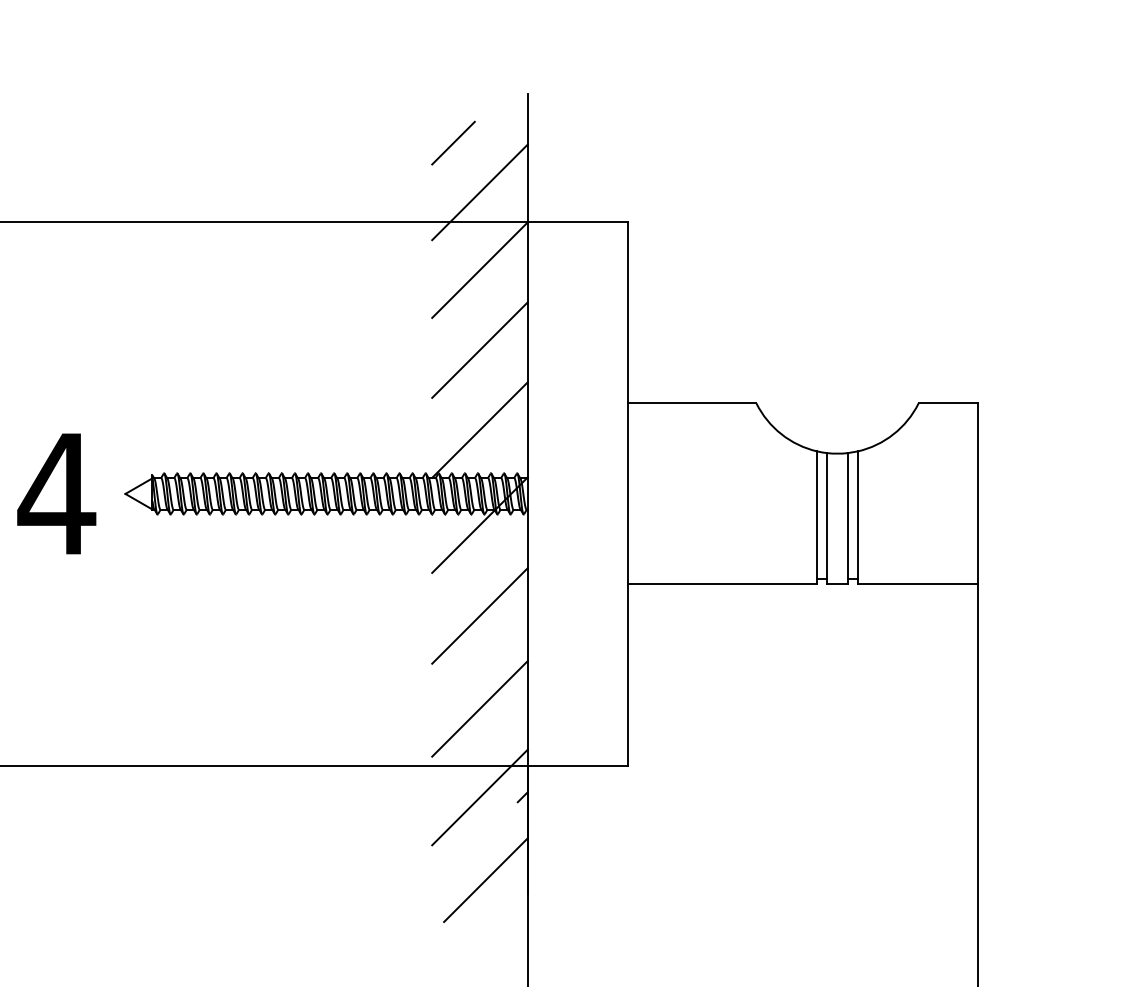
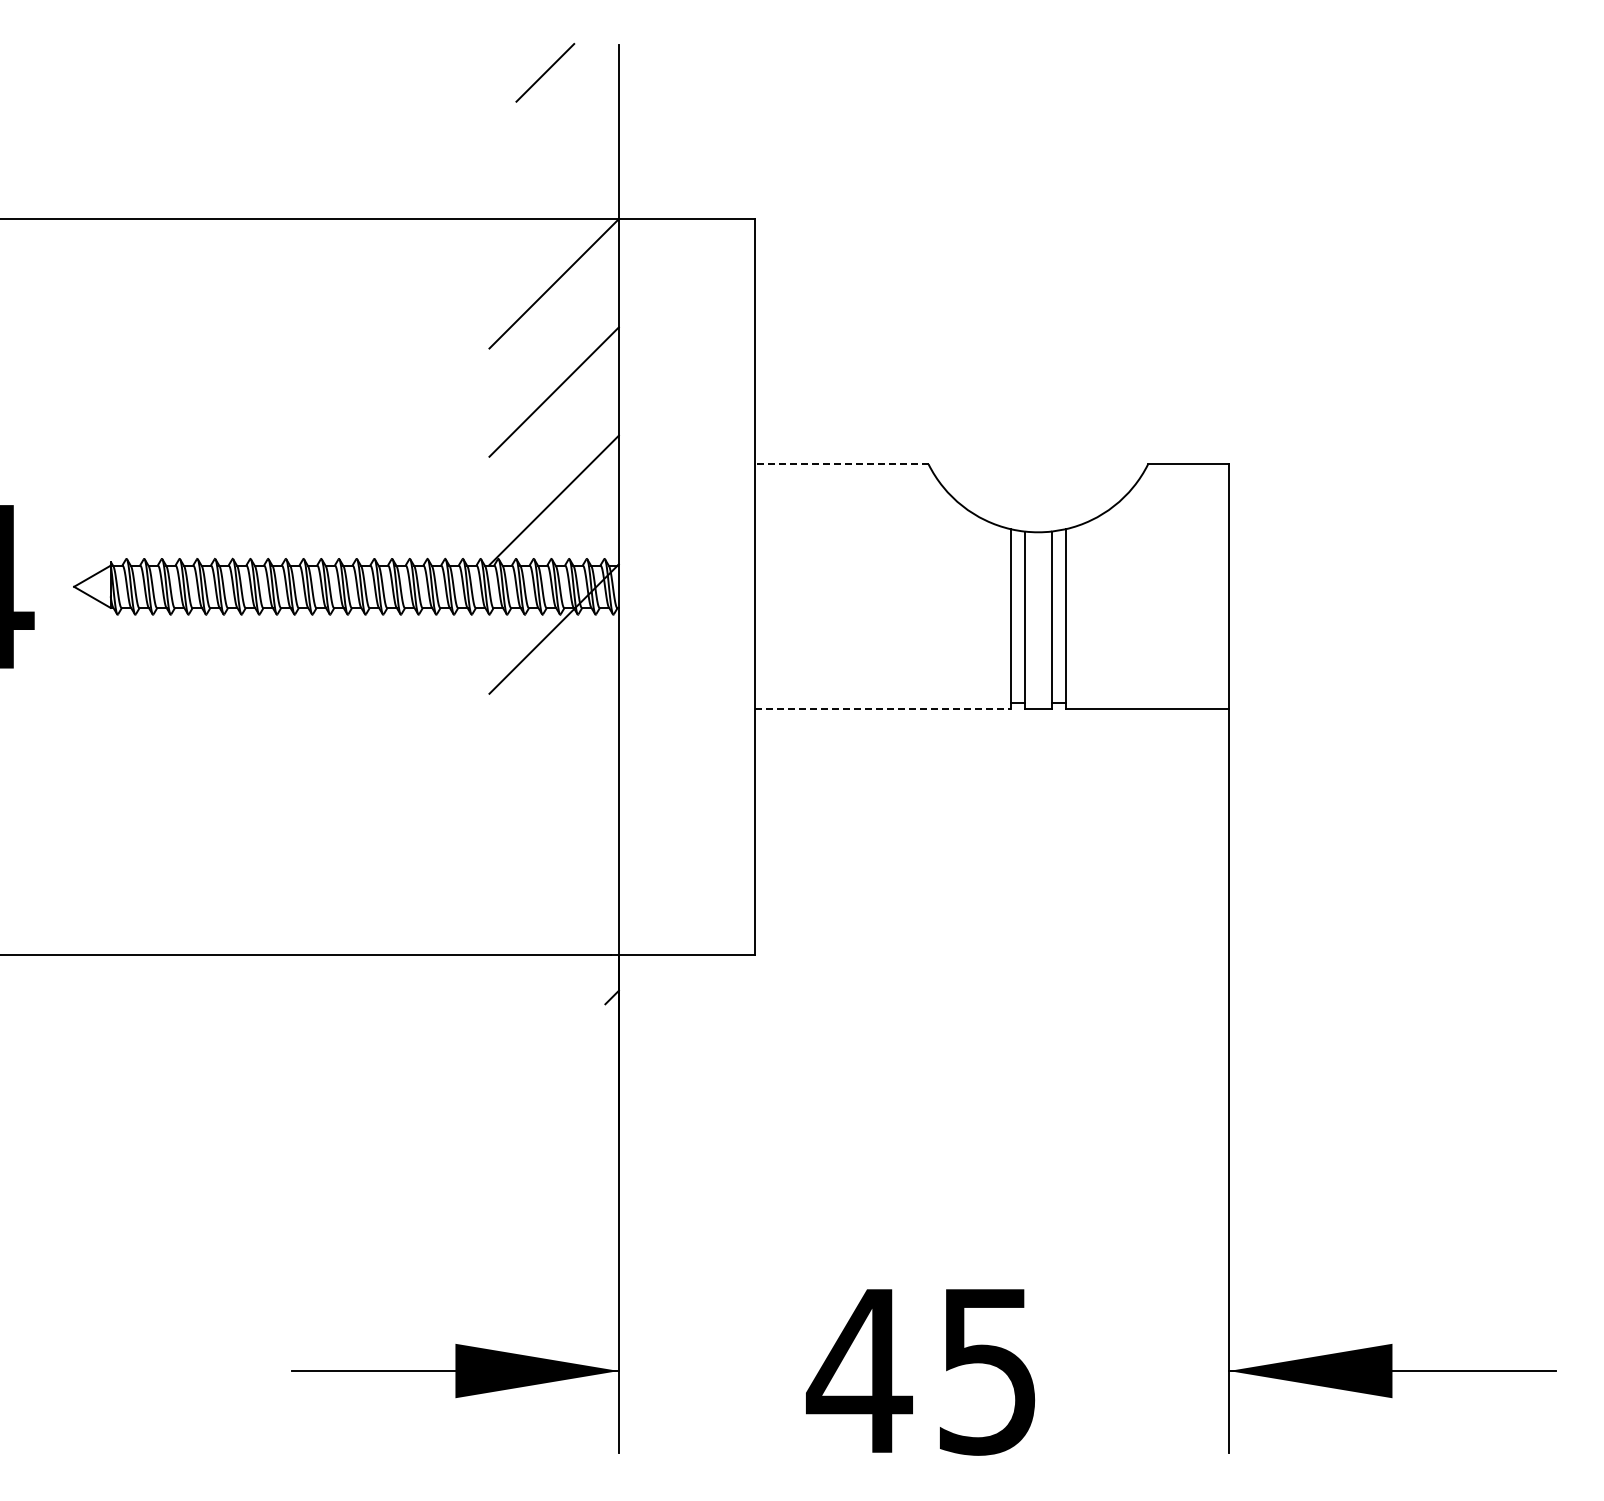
line: (453, 142) -> (545, 72), moved
line: (479, 192) -> (553, 178), removed
line: (692, 403) -> (841, 464), solid -> dashed
line: (723, 584) -> (883, 709), solid -> dashed
line: (479, 615) -> (553, 751), removed
line: (479, 708) -> (553, 877), removed
line: (479, 797) -> (553, 997), removed
line: (485, 879) -> (561, 1109), removed

